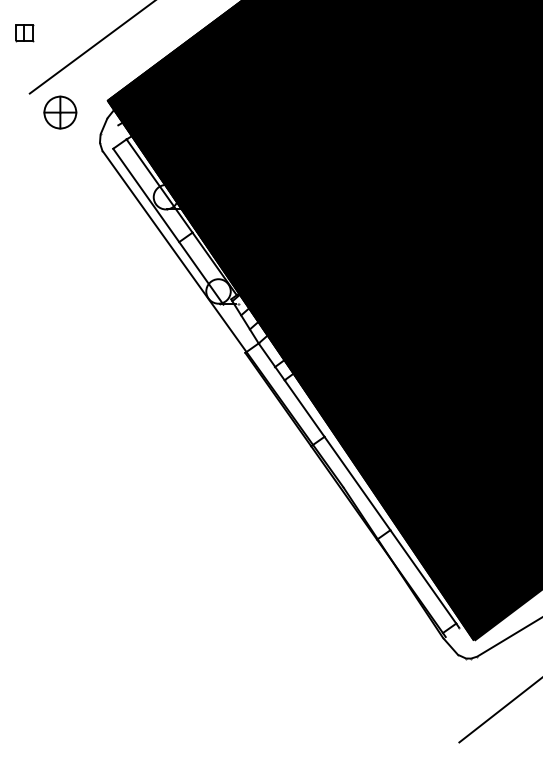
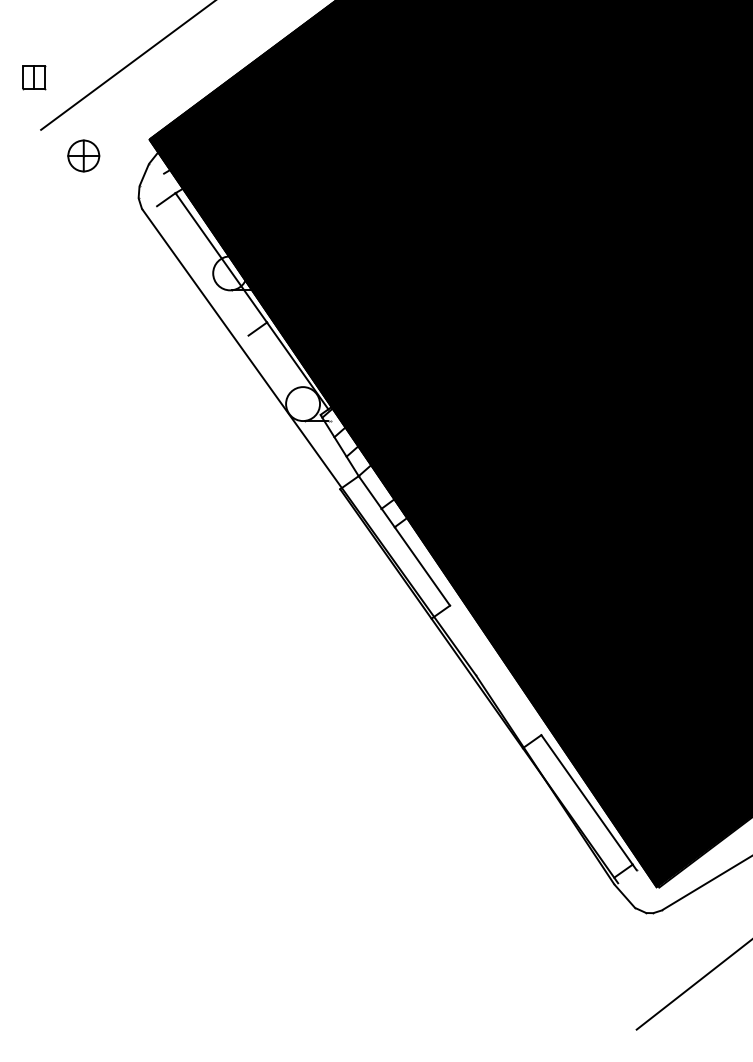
part: (24, 33) -> (33, 78), moved
part: (60, 112) -> (83, 155), size x0.7
line: (168, 226) -> (233, 313), removed
line: (357, 483) -> (495, 670), removed

